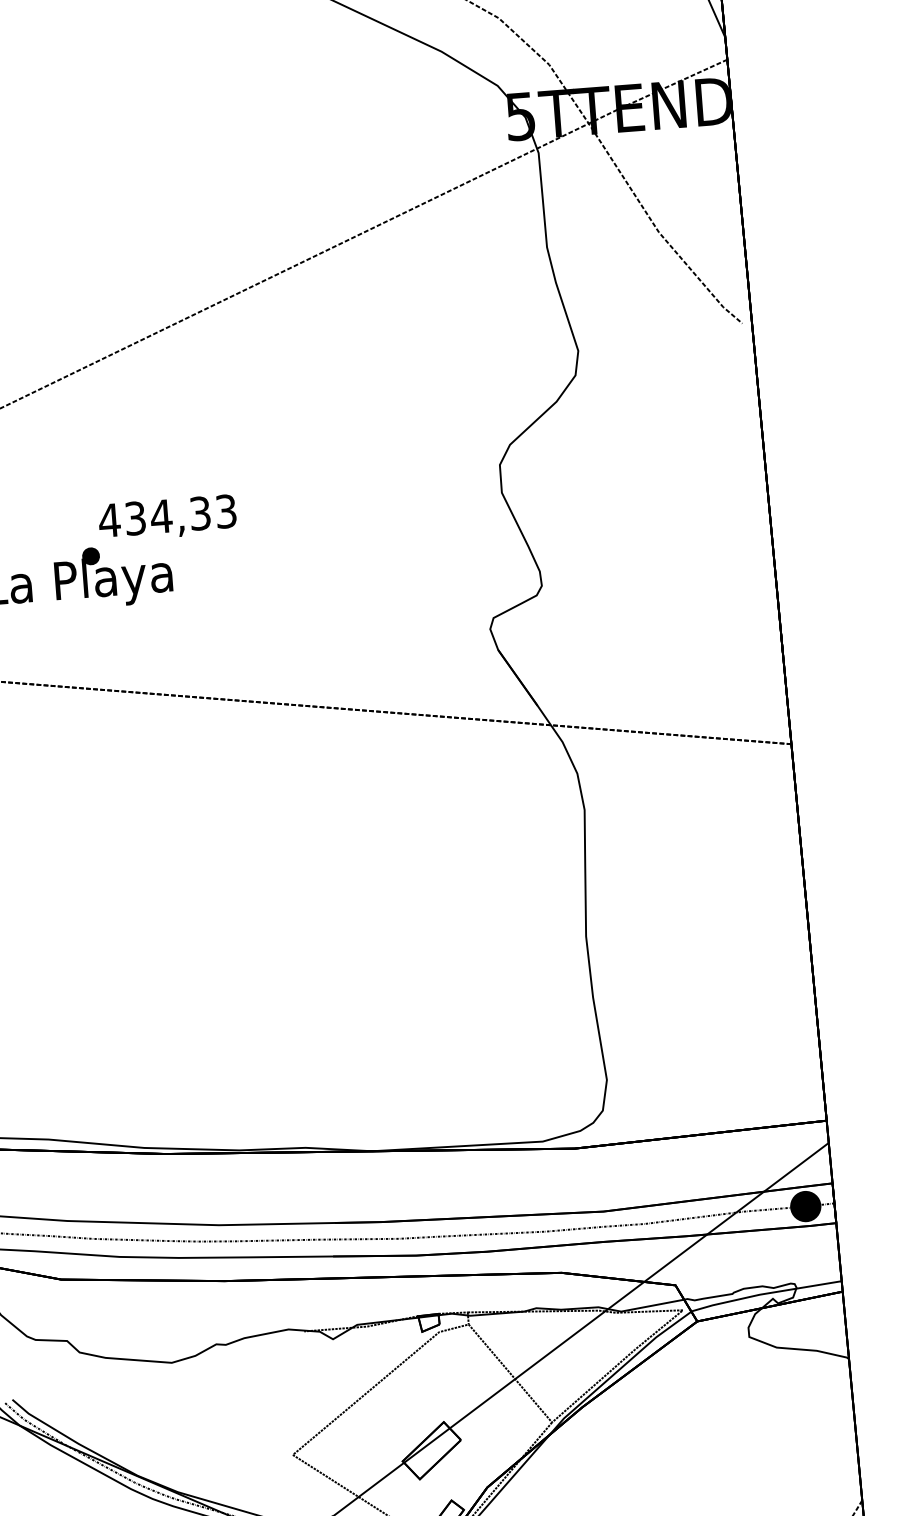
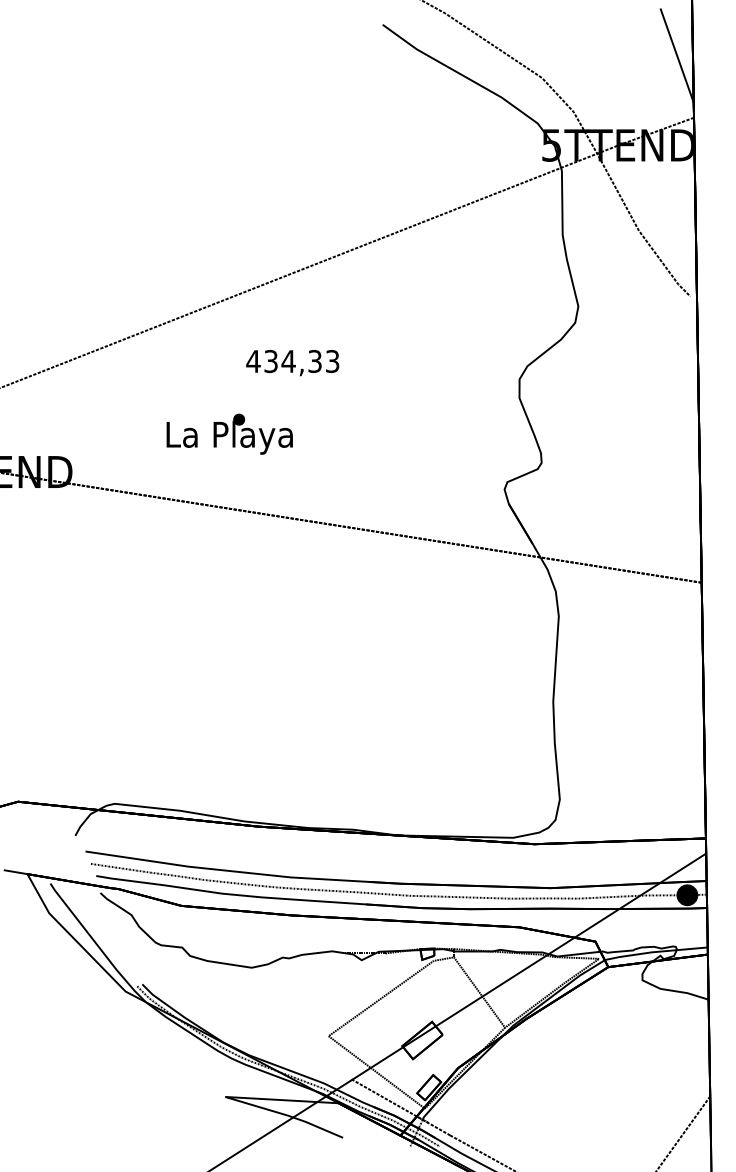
text: (167, 519) -> (292, 363), moved

